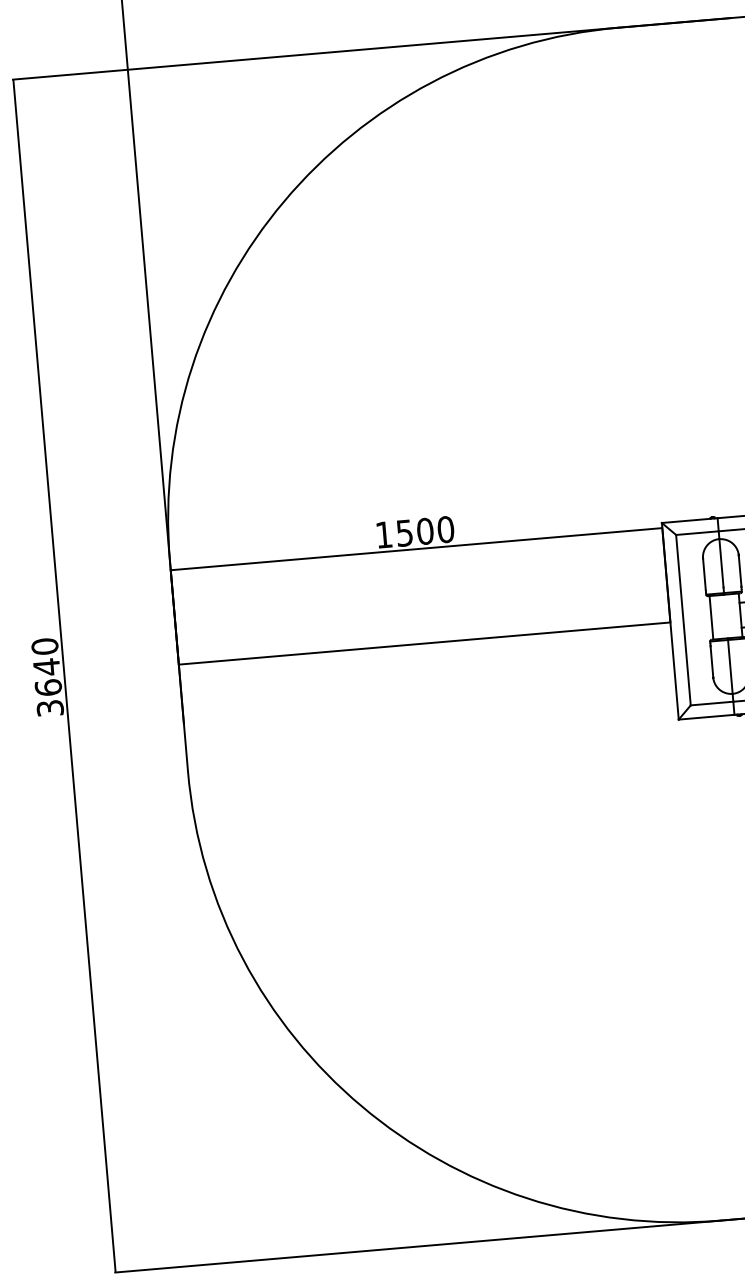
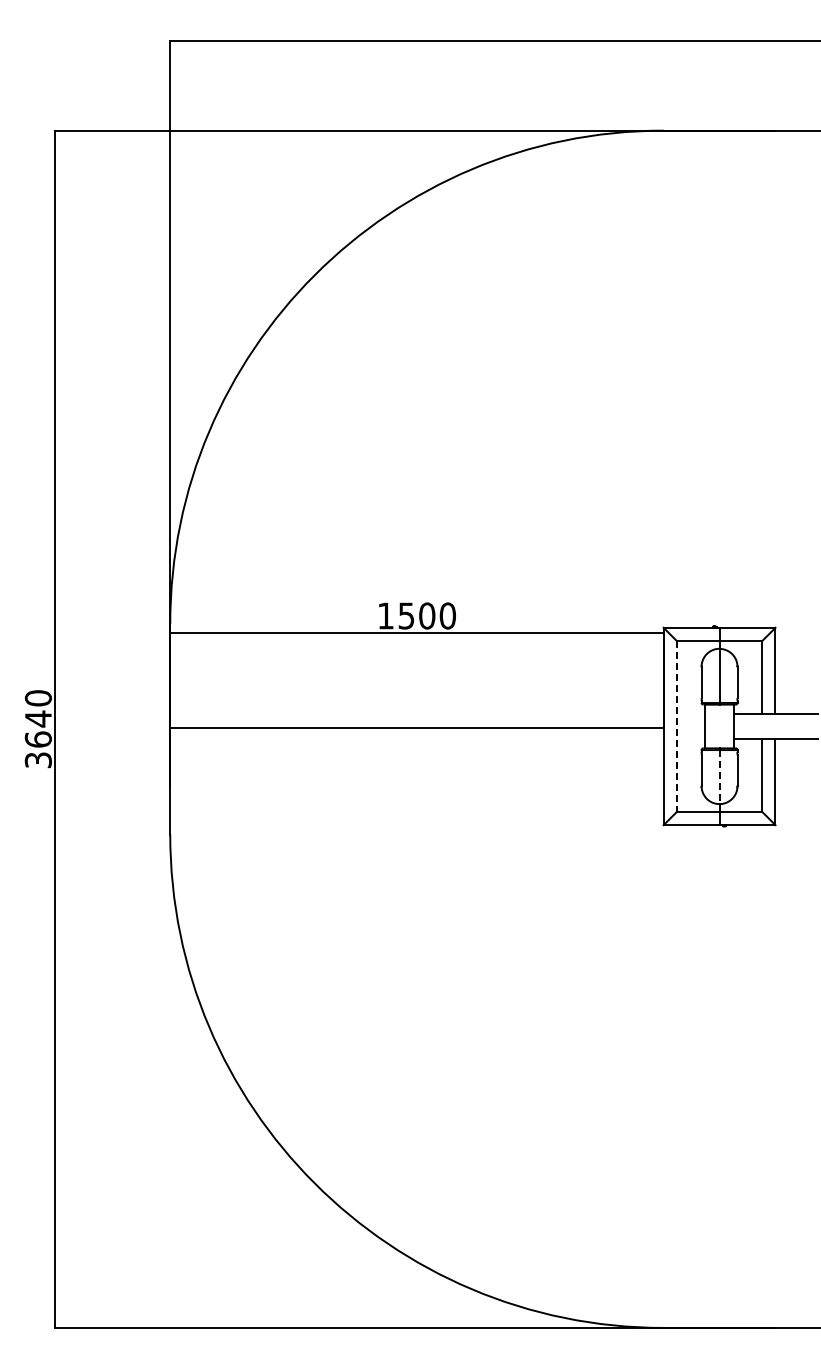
line: (683, 620) -> (676, 726), solid -> dashed
line: (730, 667) -> (719, 777), solid -> dashed

